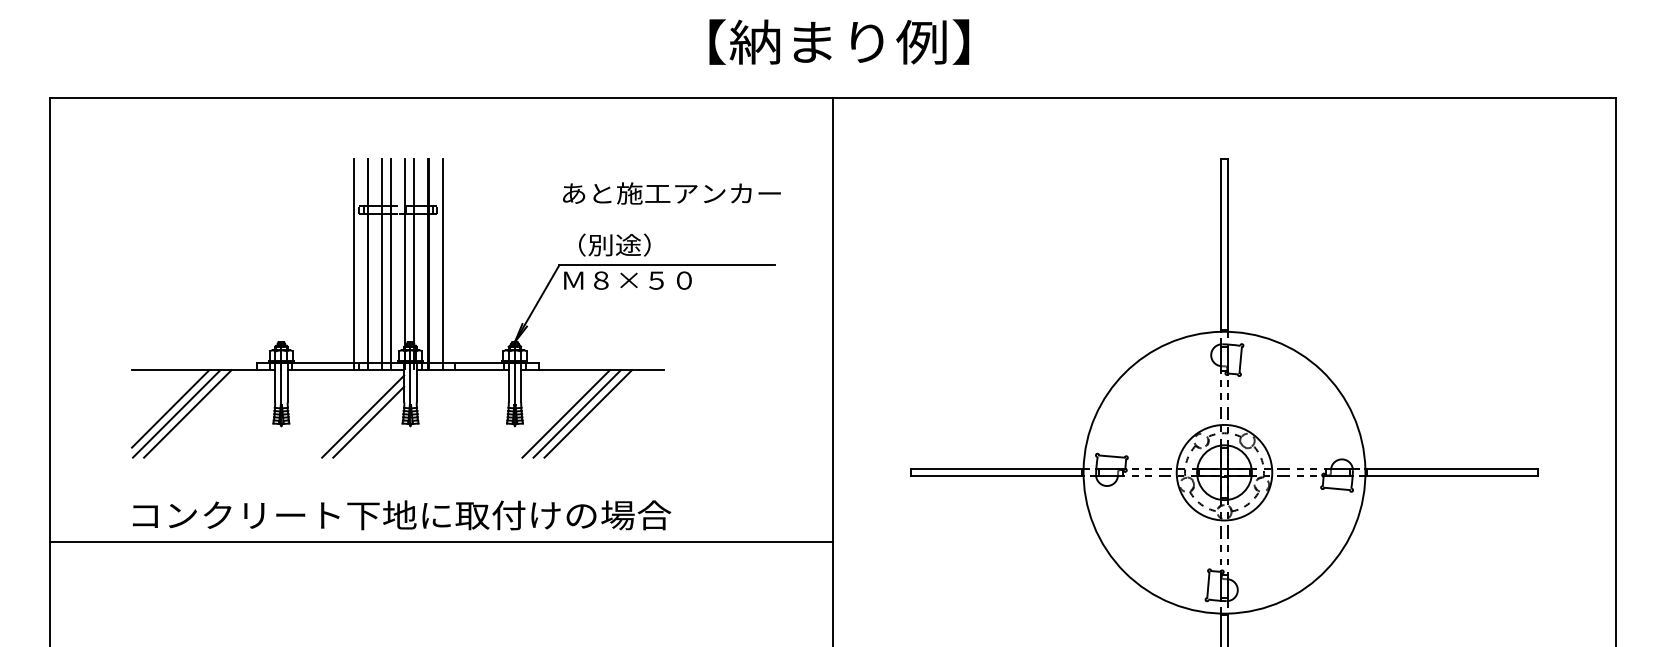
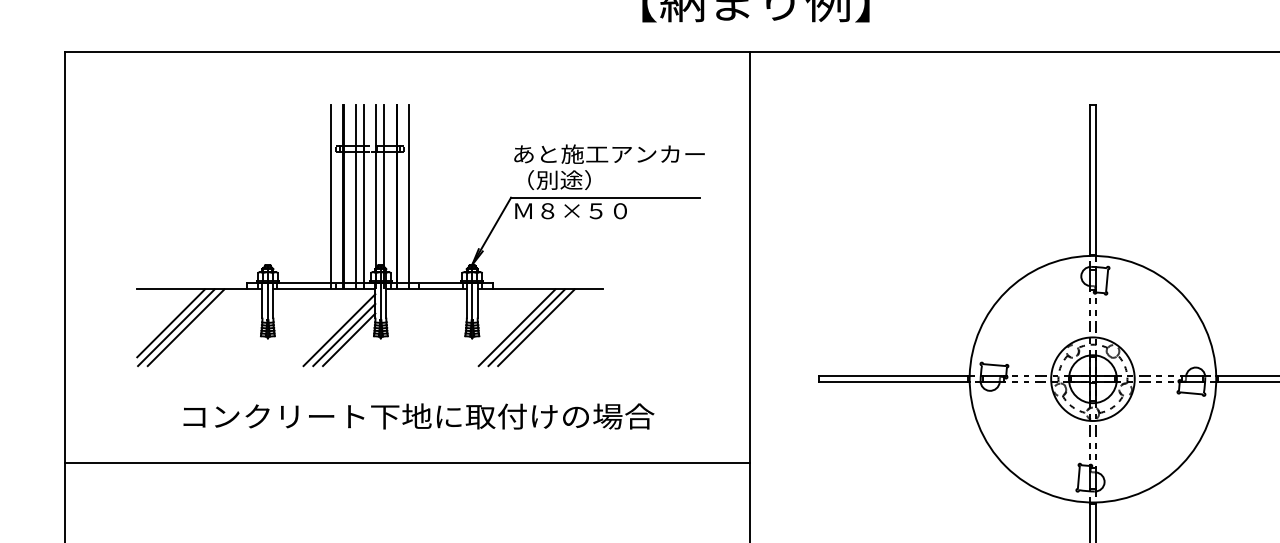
text: (671, 193) -> (609, 154), moved
line: (374, 427) -> (349, 339), added
text: (402, 515) -> (419, 416), moved
line: (440, 542) -> (407, 463), moved

